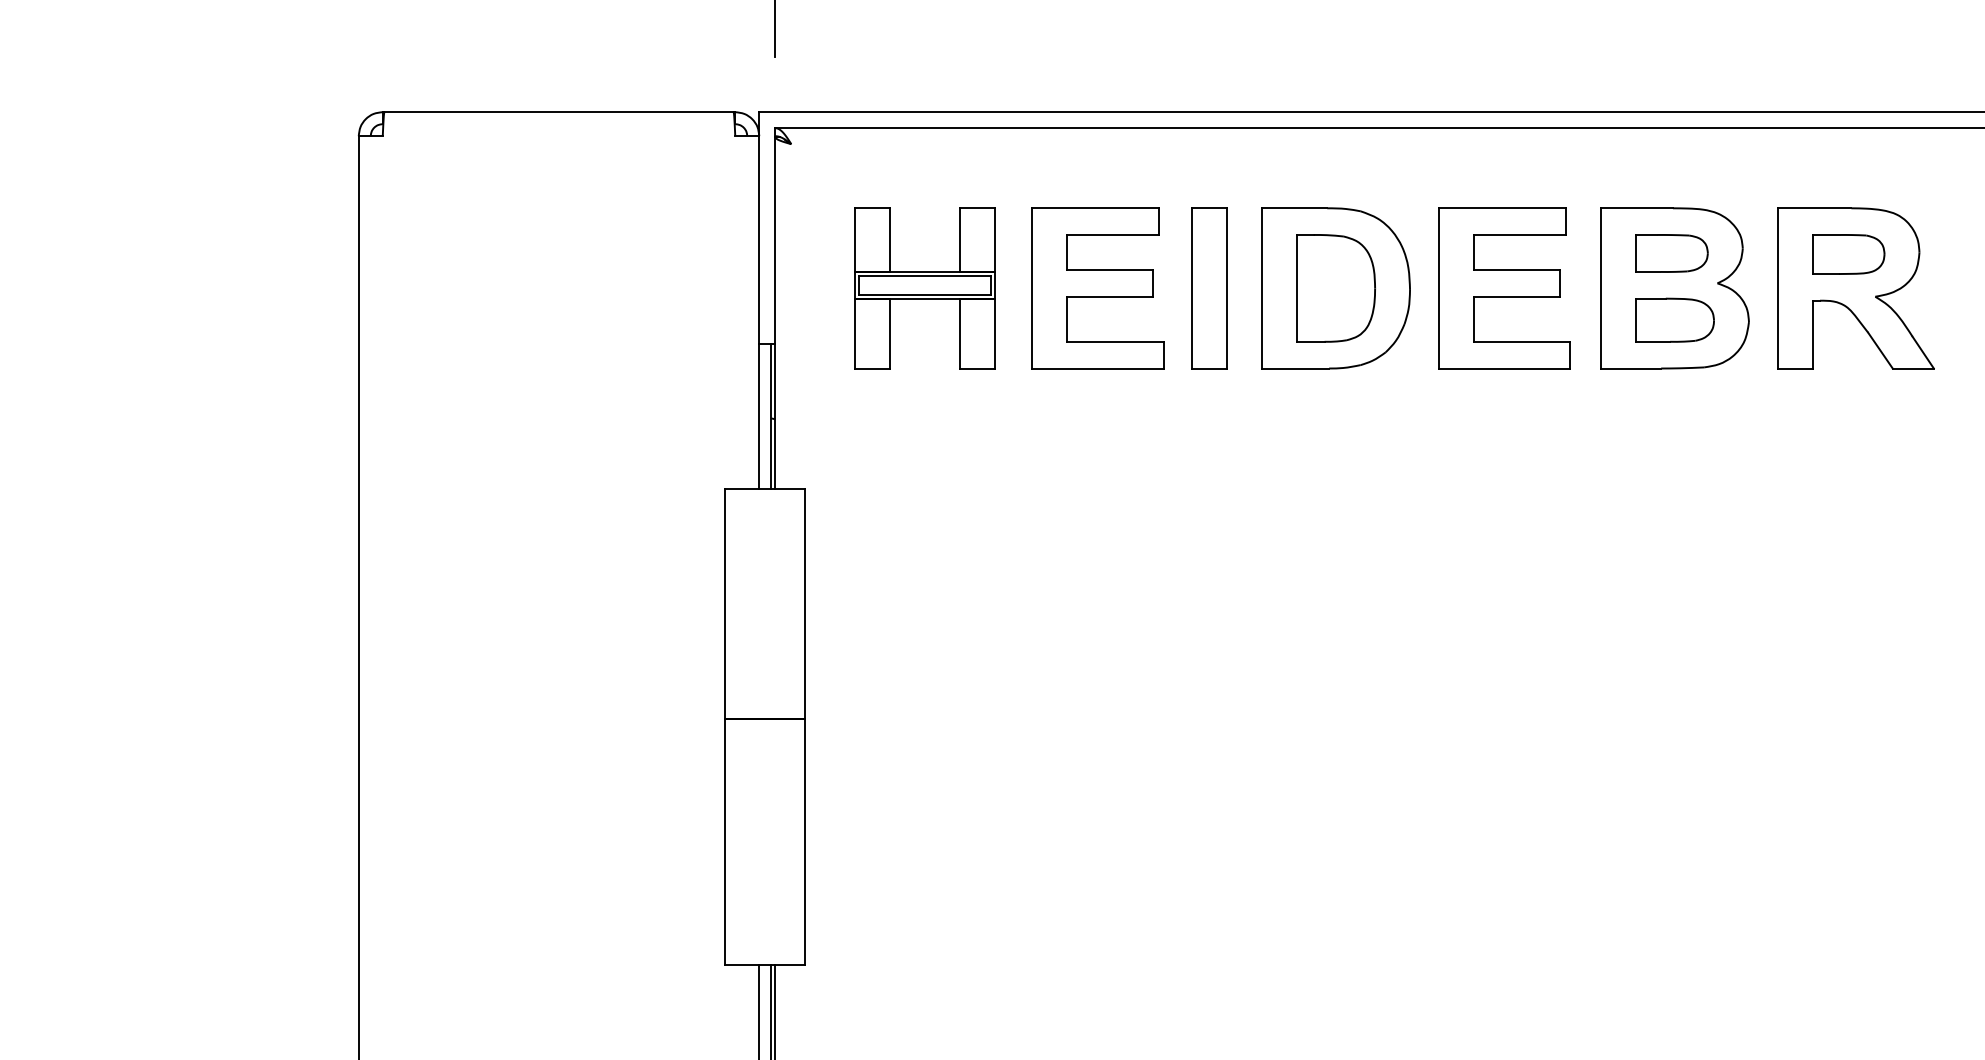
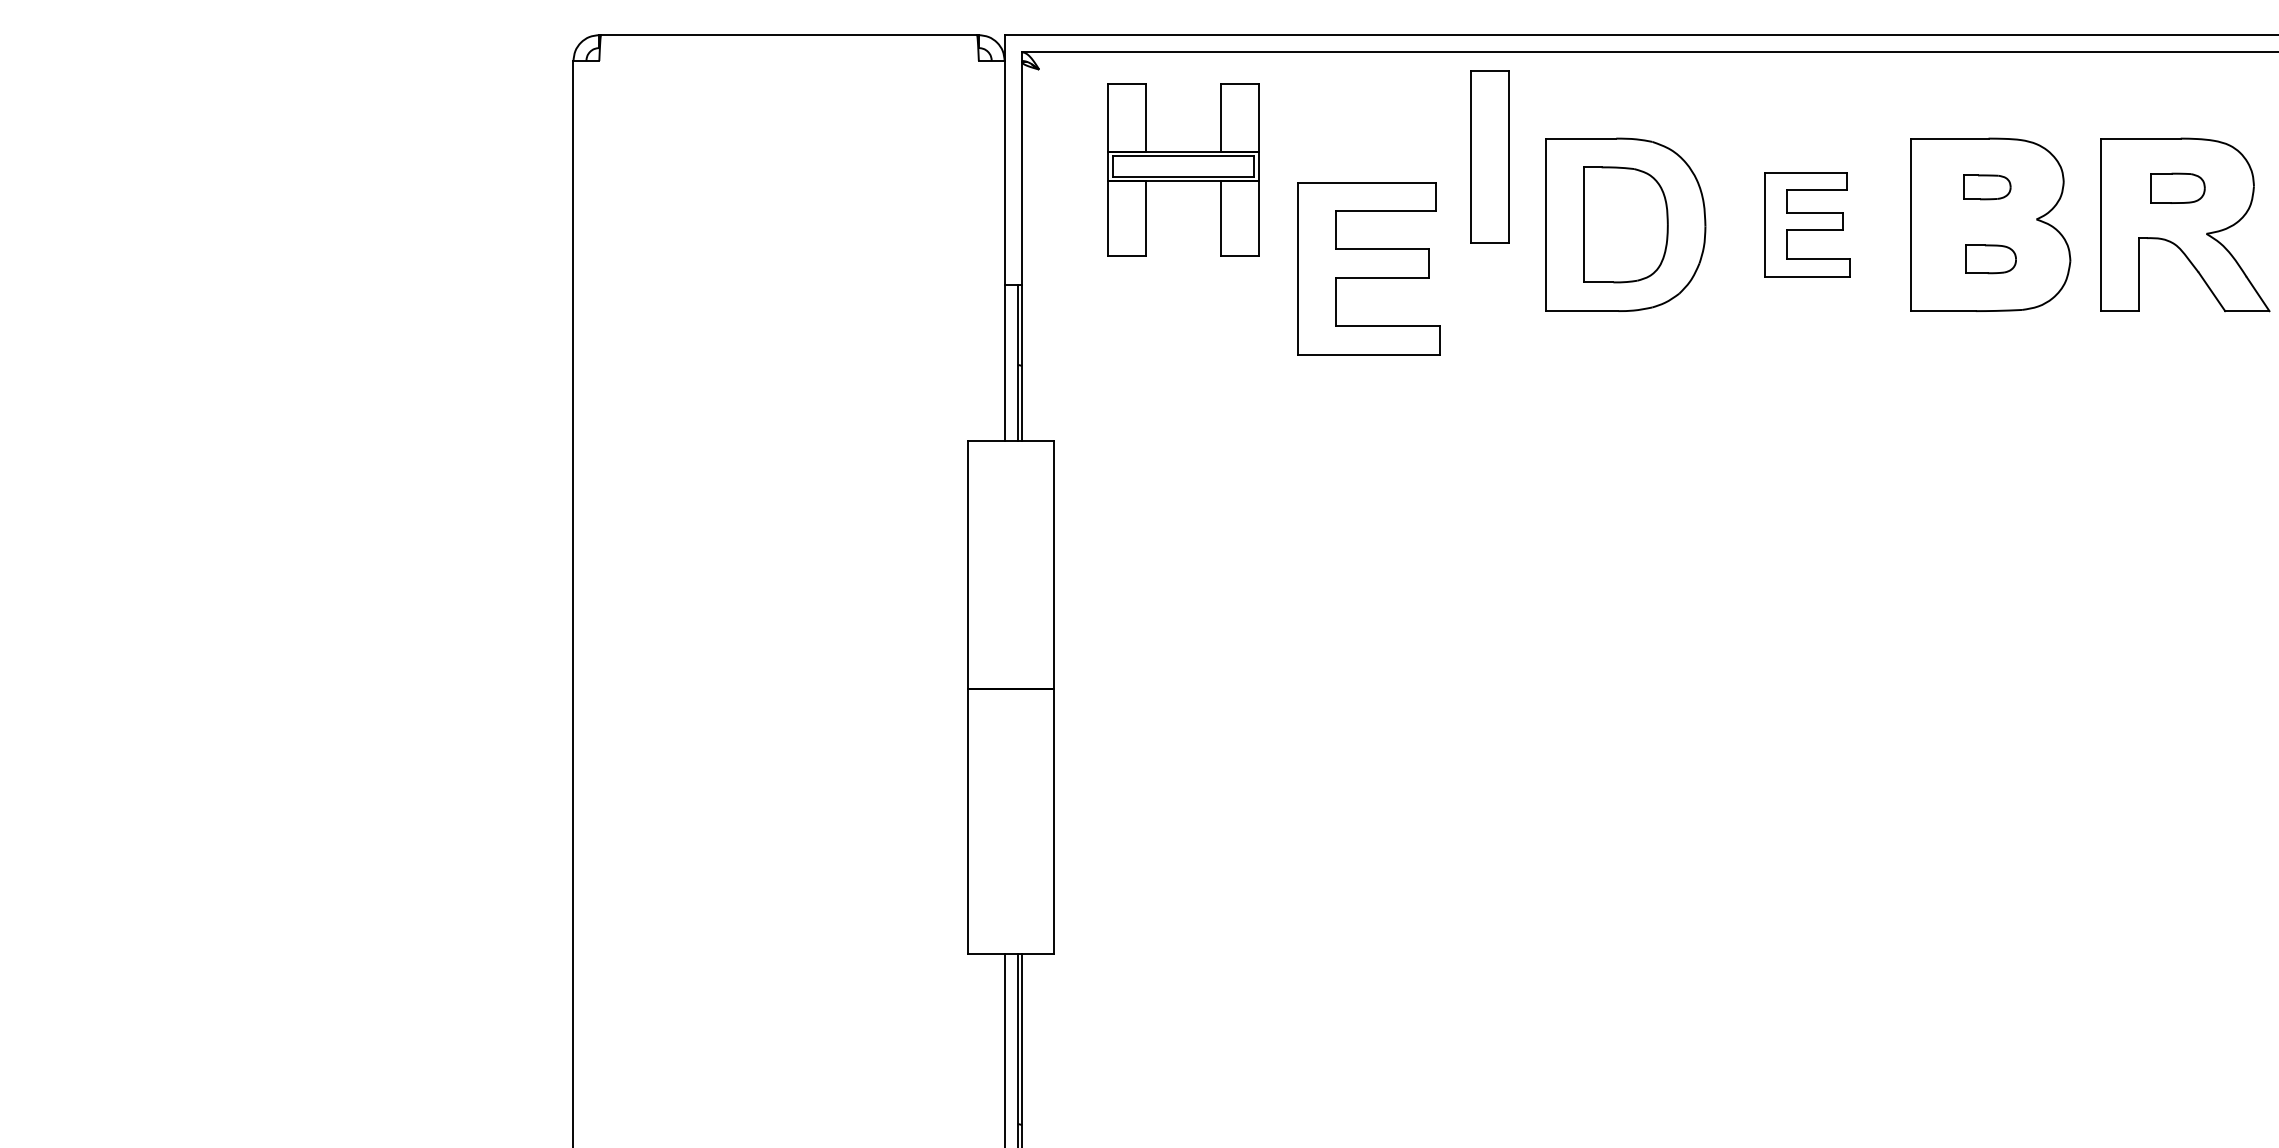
part: (1671, 253) -> (1987, 187), size x0.6
part: (1848, 254) -> (2177, 188), size x0.7
part: (925, 288) -> (1183, 169), moved
part: (1097, 288) -> (1368, 268), moved
part: (1209, 288) -> (1489, 156), moved
part: (1503, 288) -> (1806, 224), size x0.6
part: (1674, 320) -> (1990, 259), size x0.6

